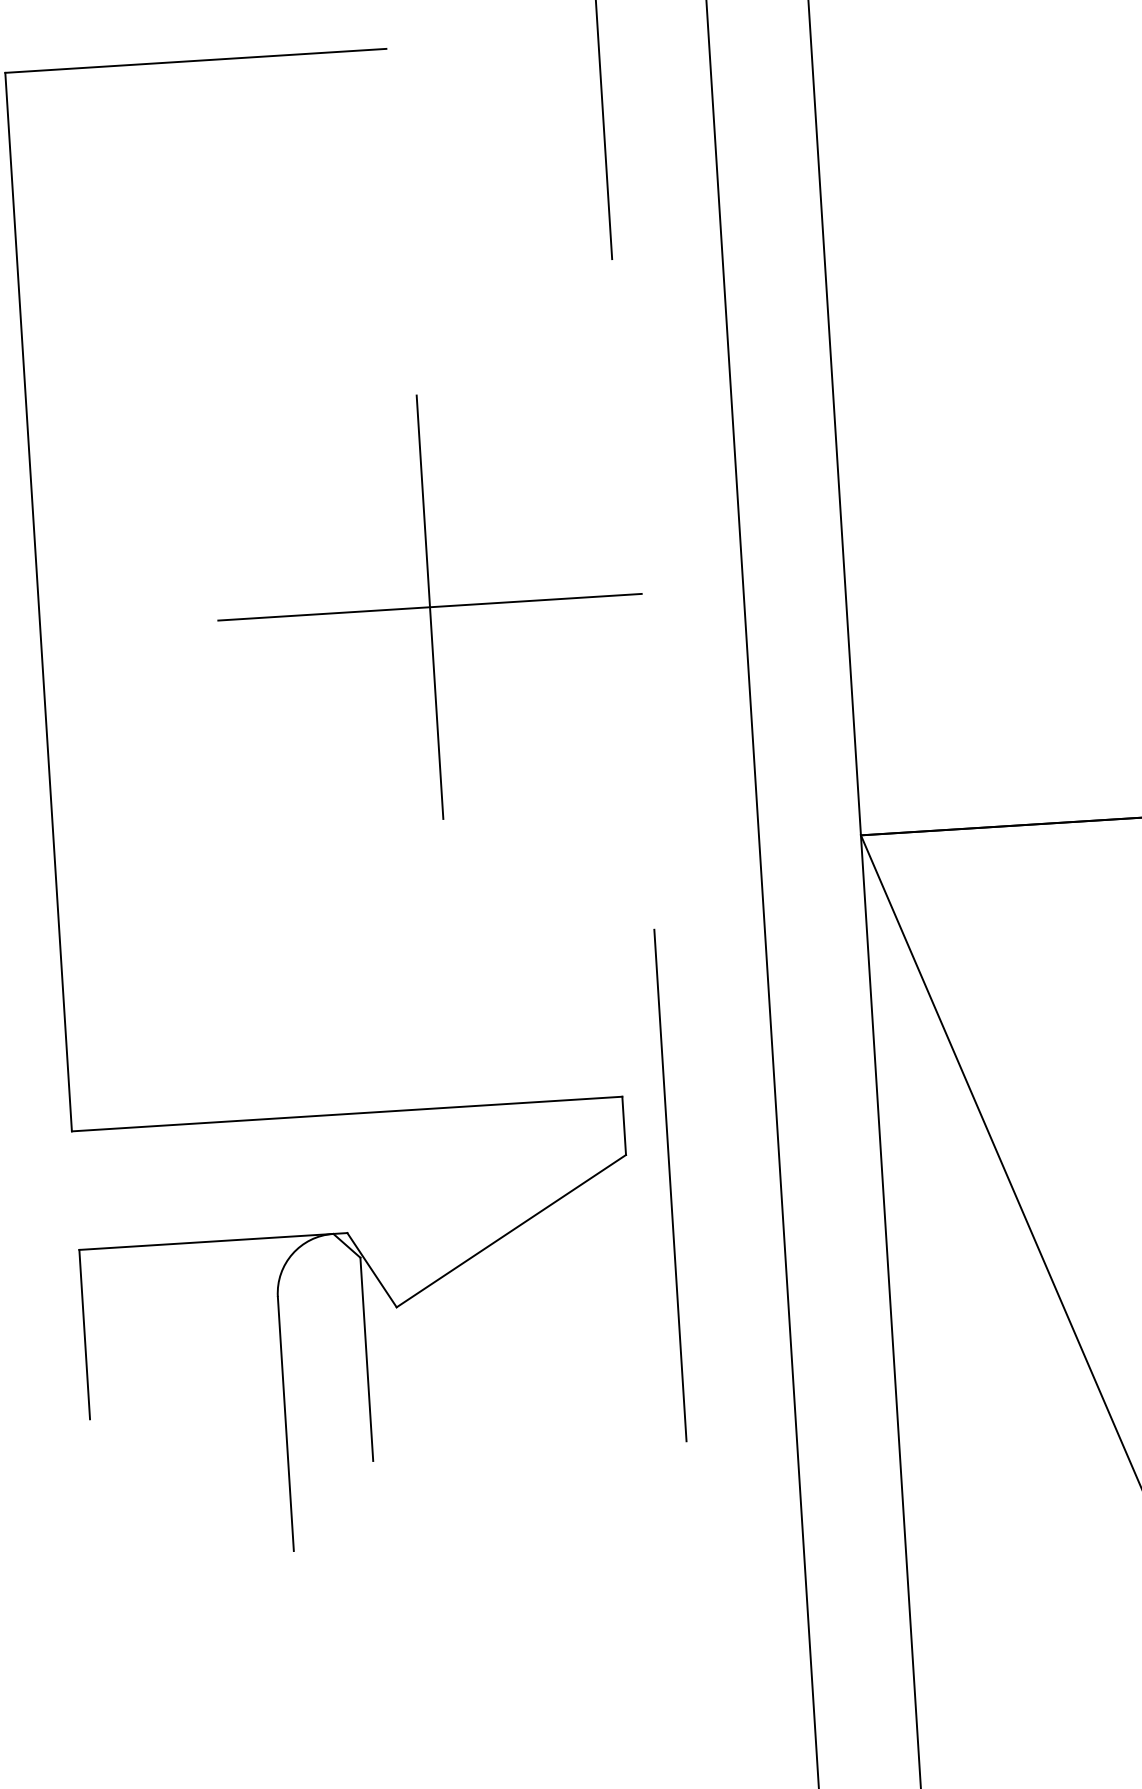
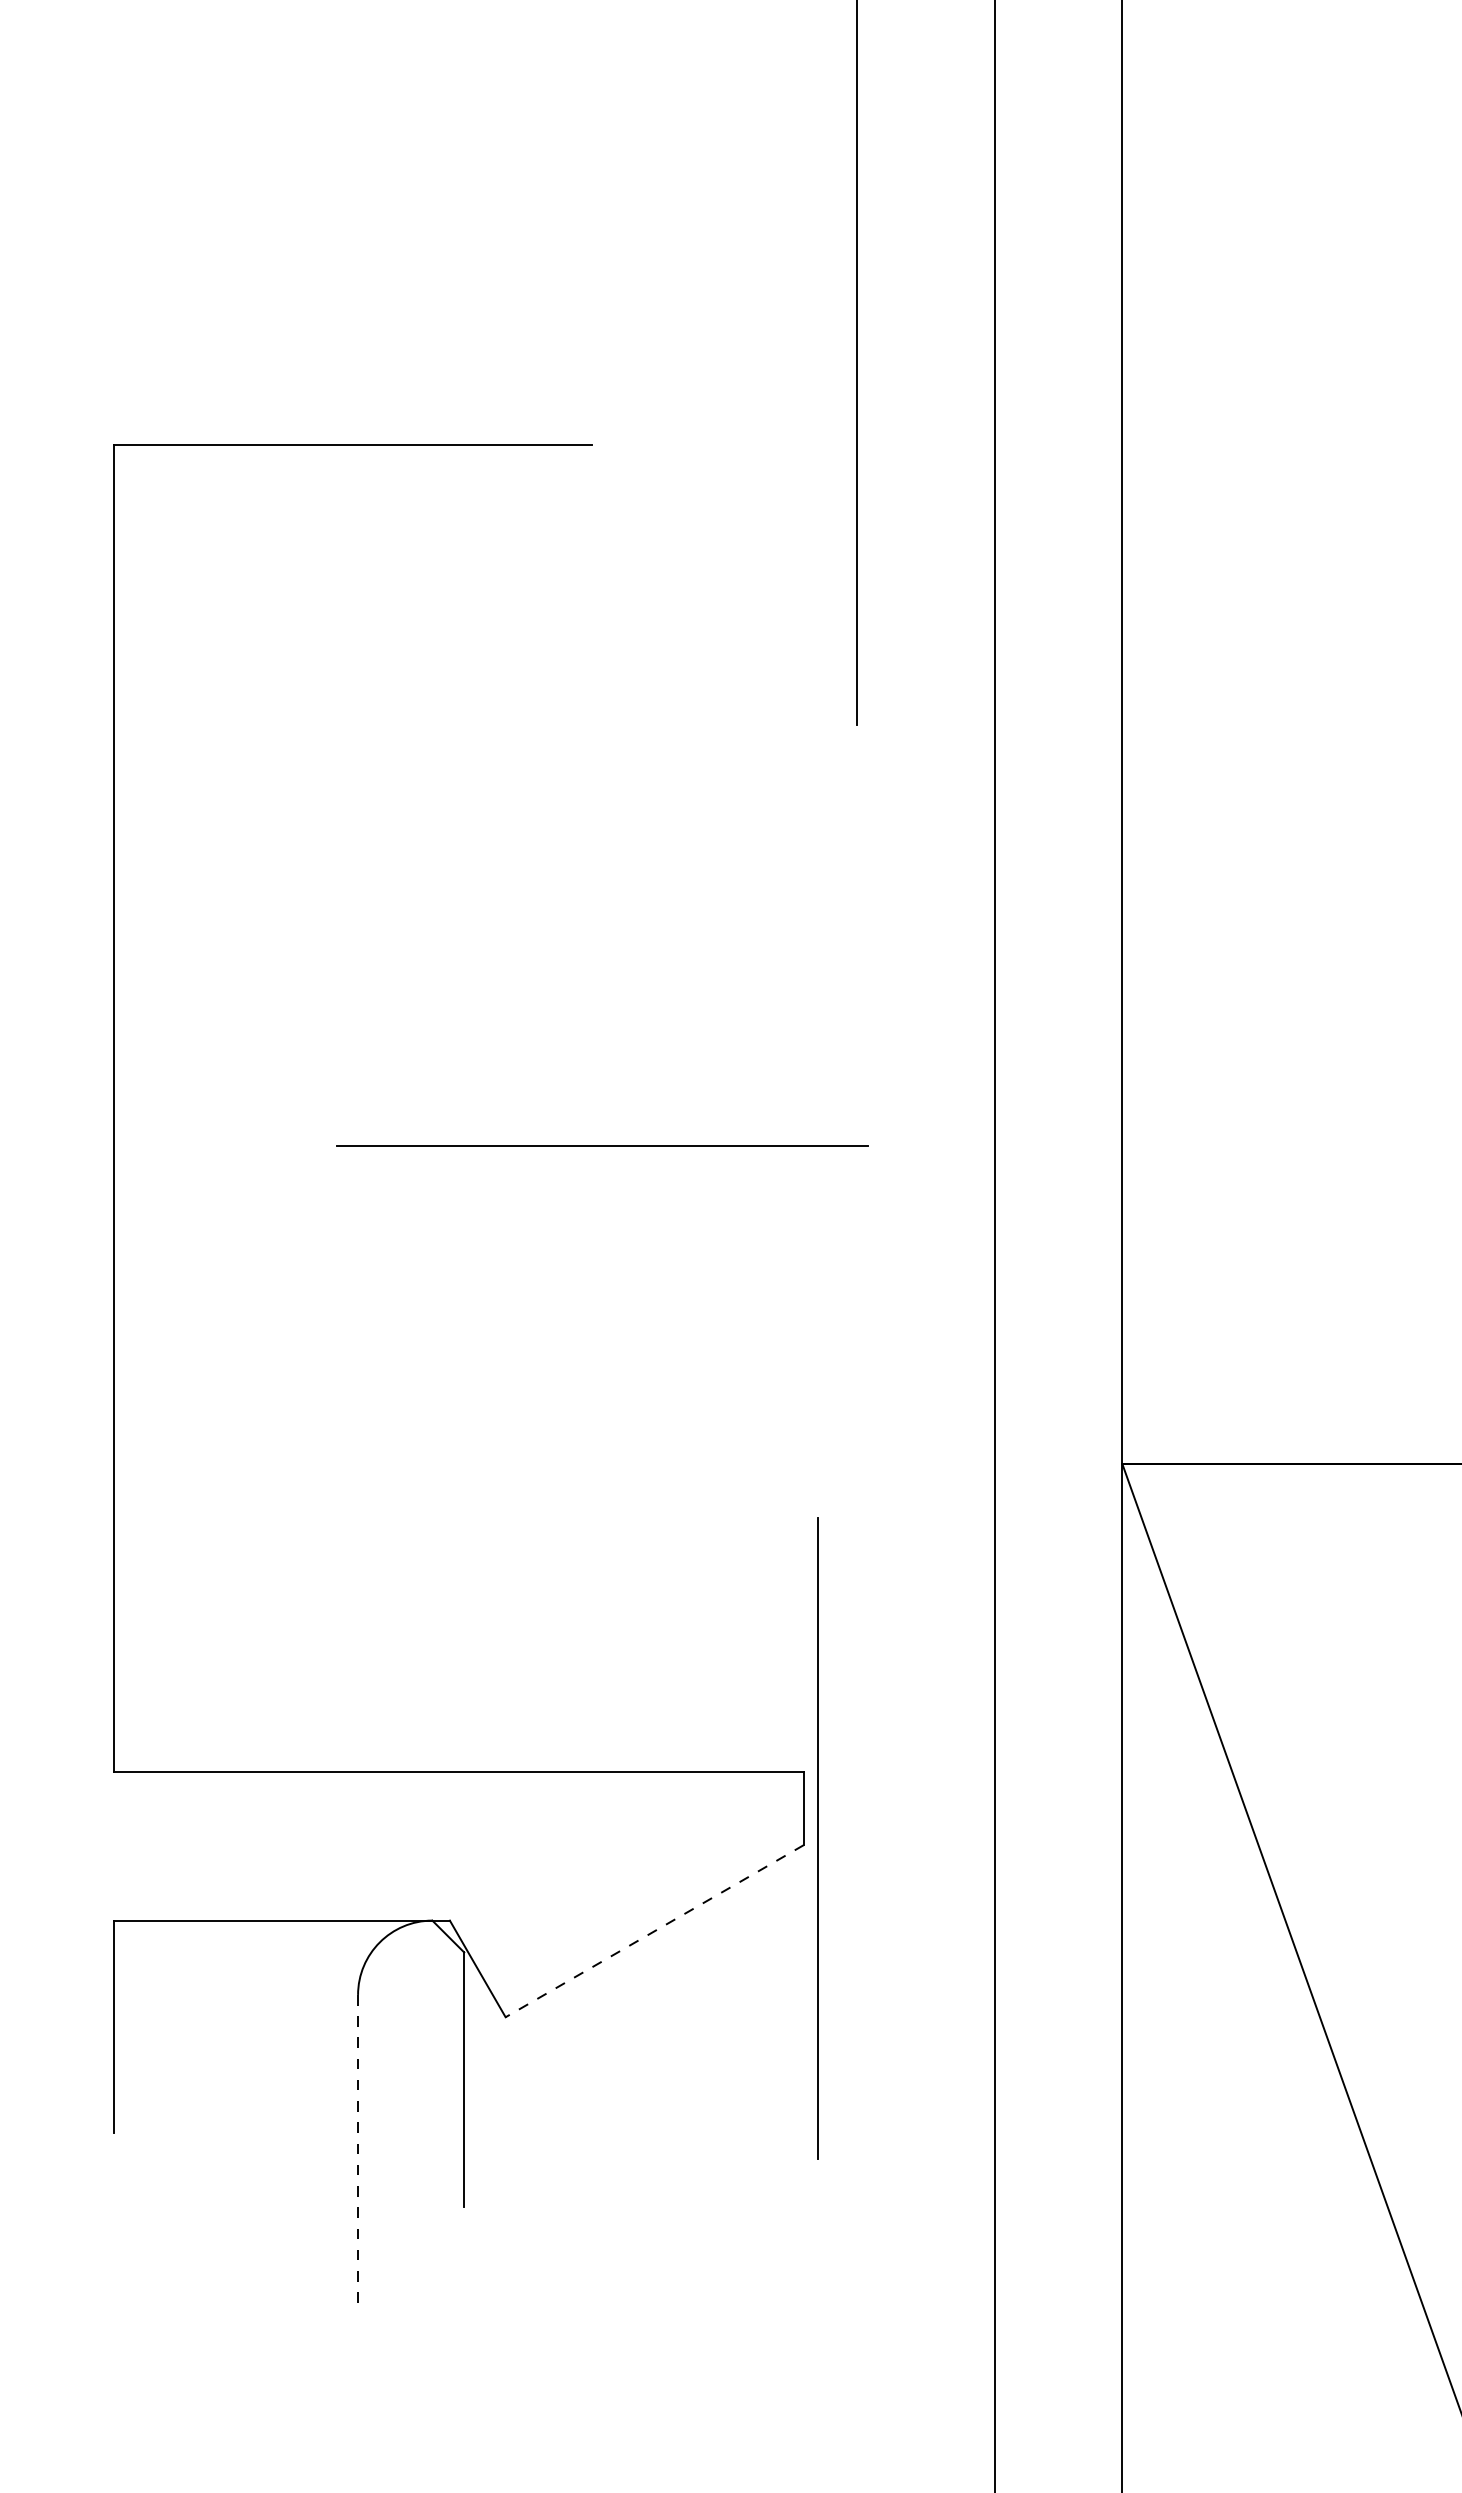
line: (430, 607) -> (602, 1145), removed
line: (669, 1185) -> (817, 1838), moved
line: (511, 1231) -> (654, 1931), solid -> dashed
line: (286, 1424) -> (358, 2154), solid -> dashed

